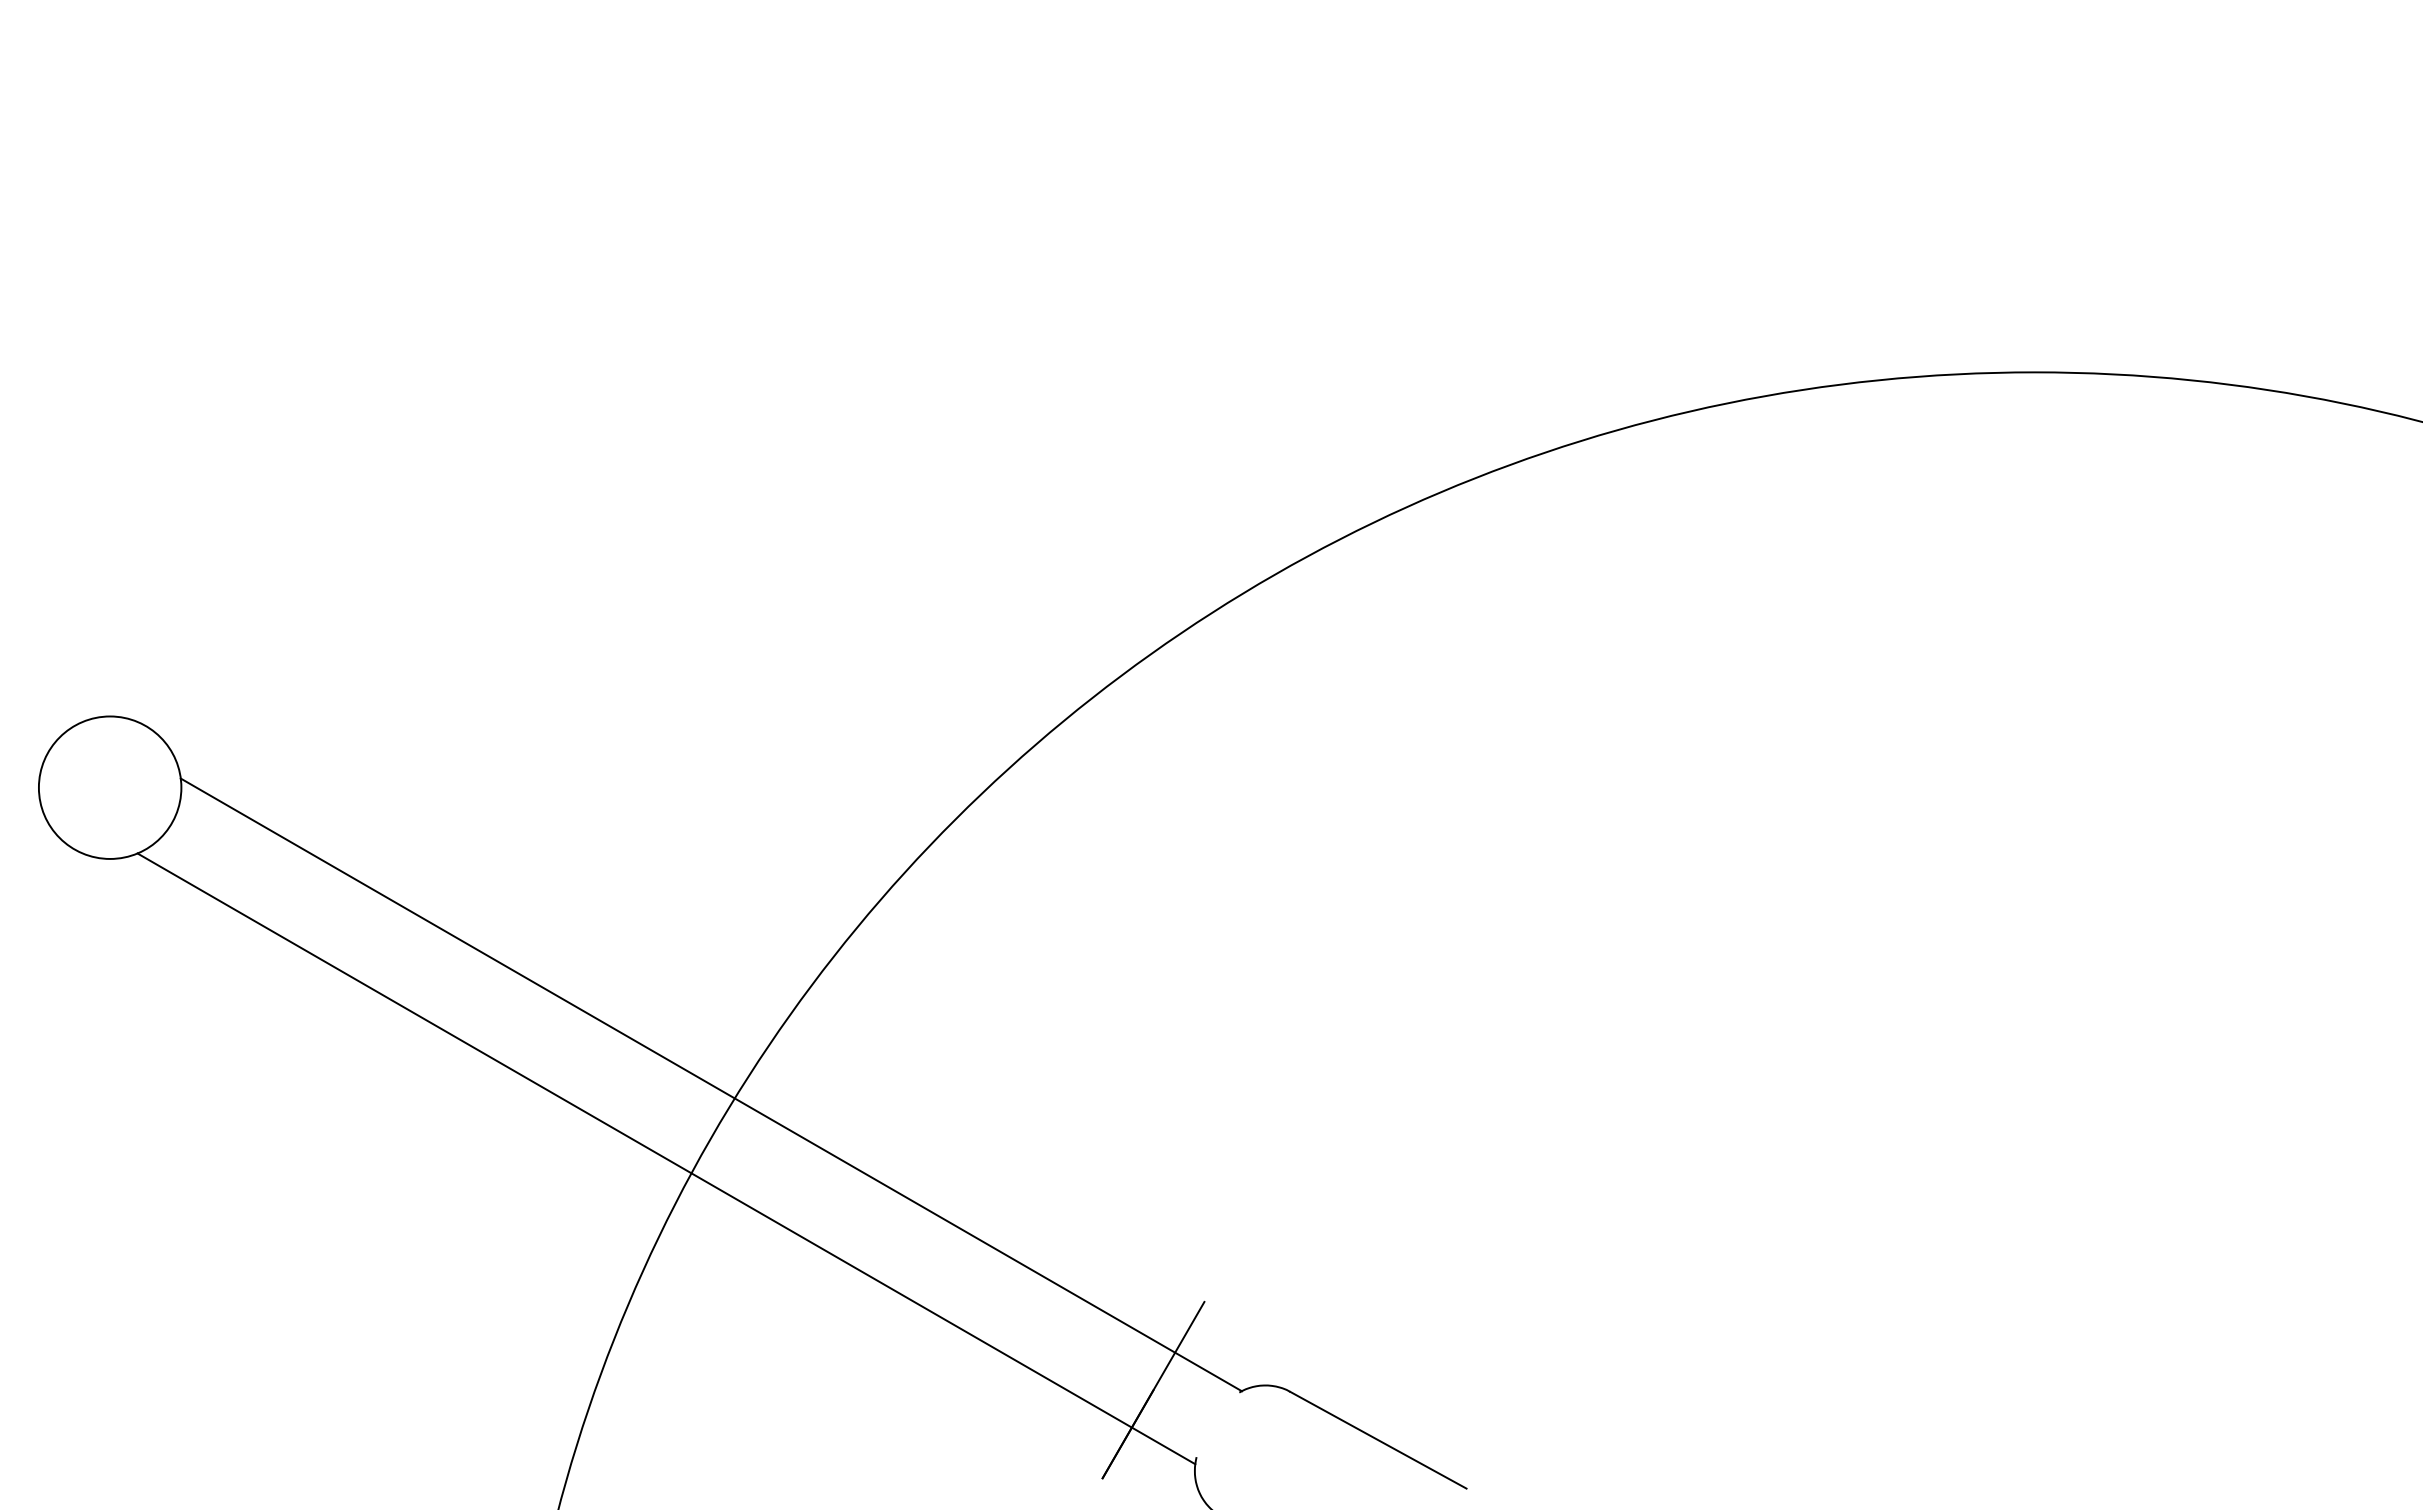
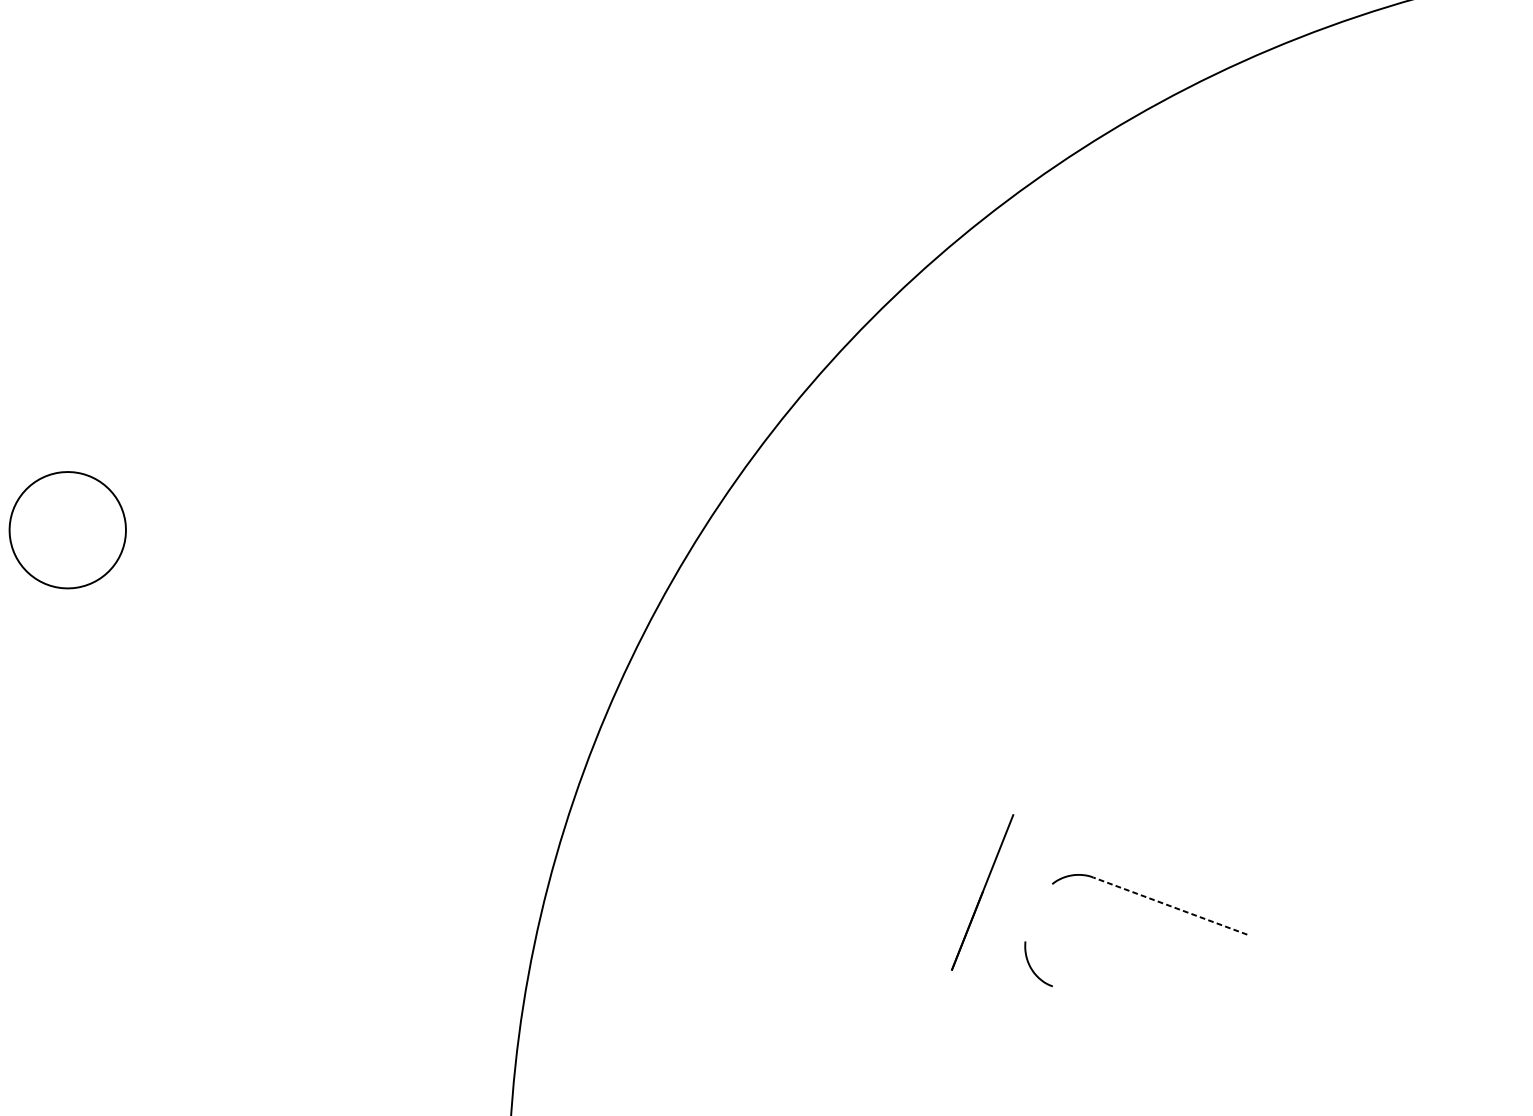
line: (710, 1084) -> (588, 698), removed
line: (666, 1158) -> (561, 763), removed
line: (1378, 1440) -> (1170, 906), solid -> dashed

